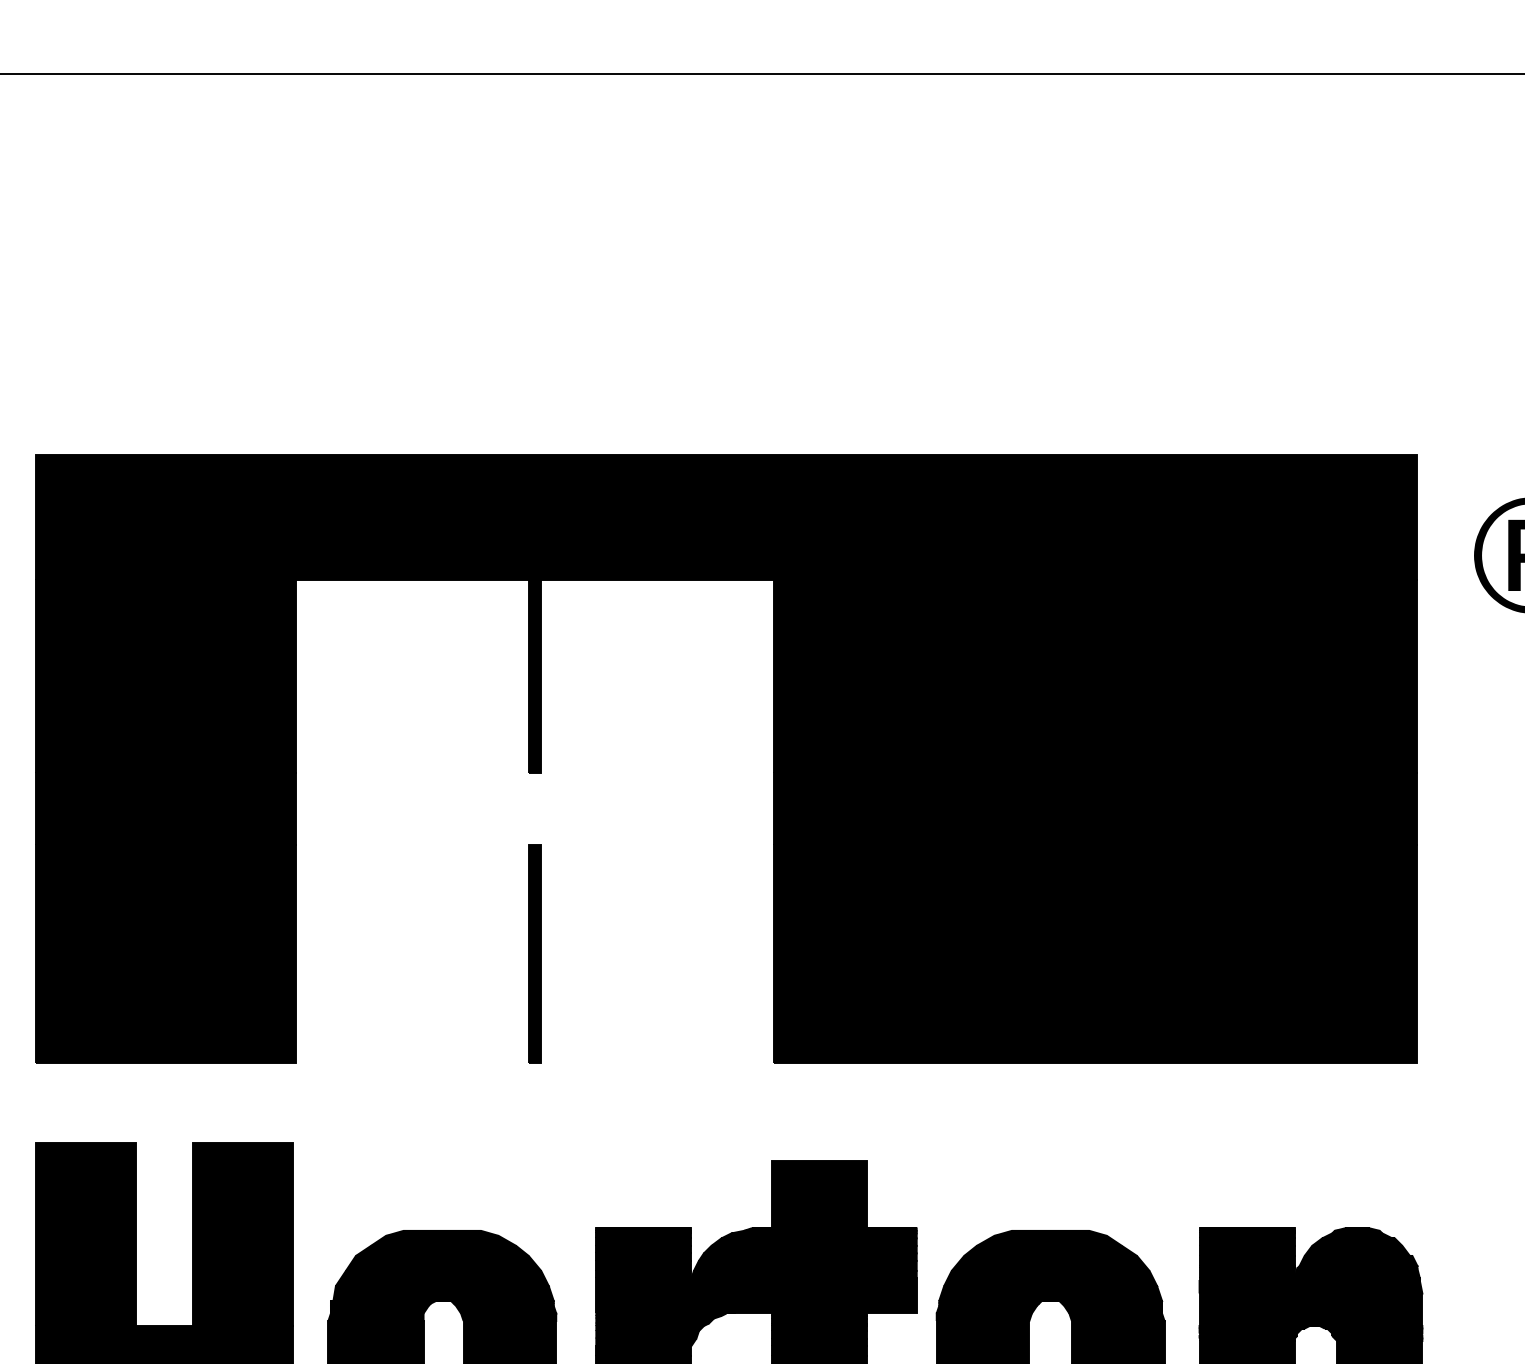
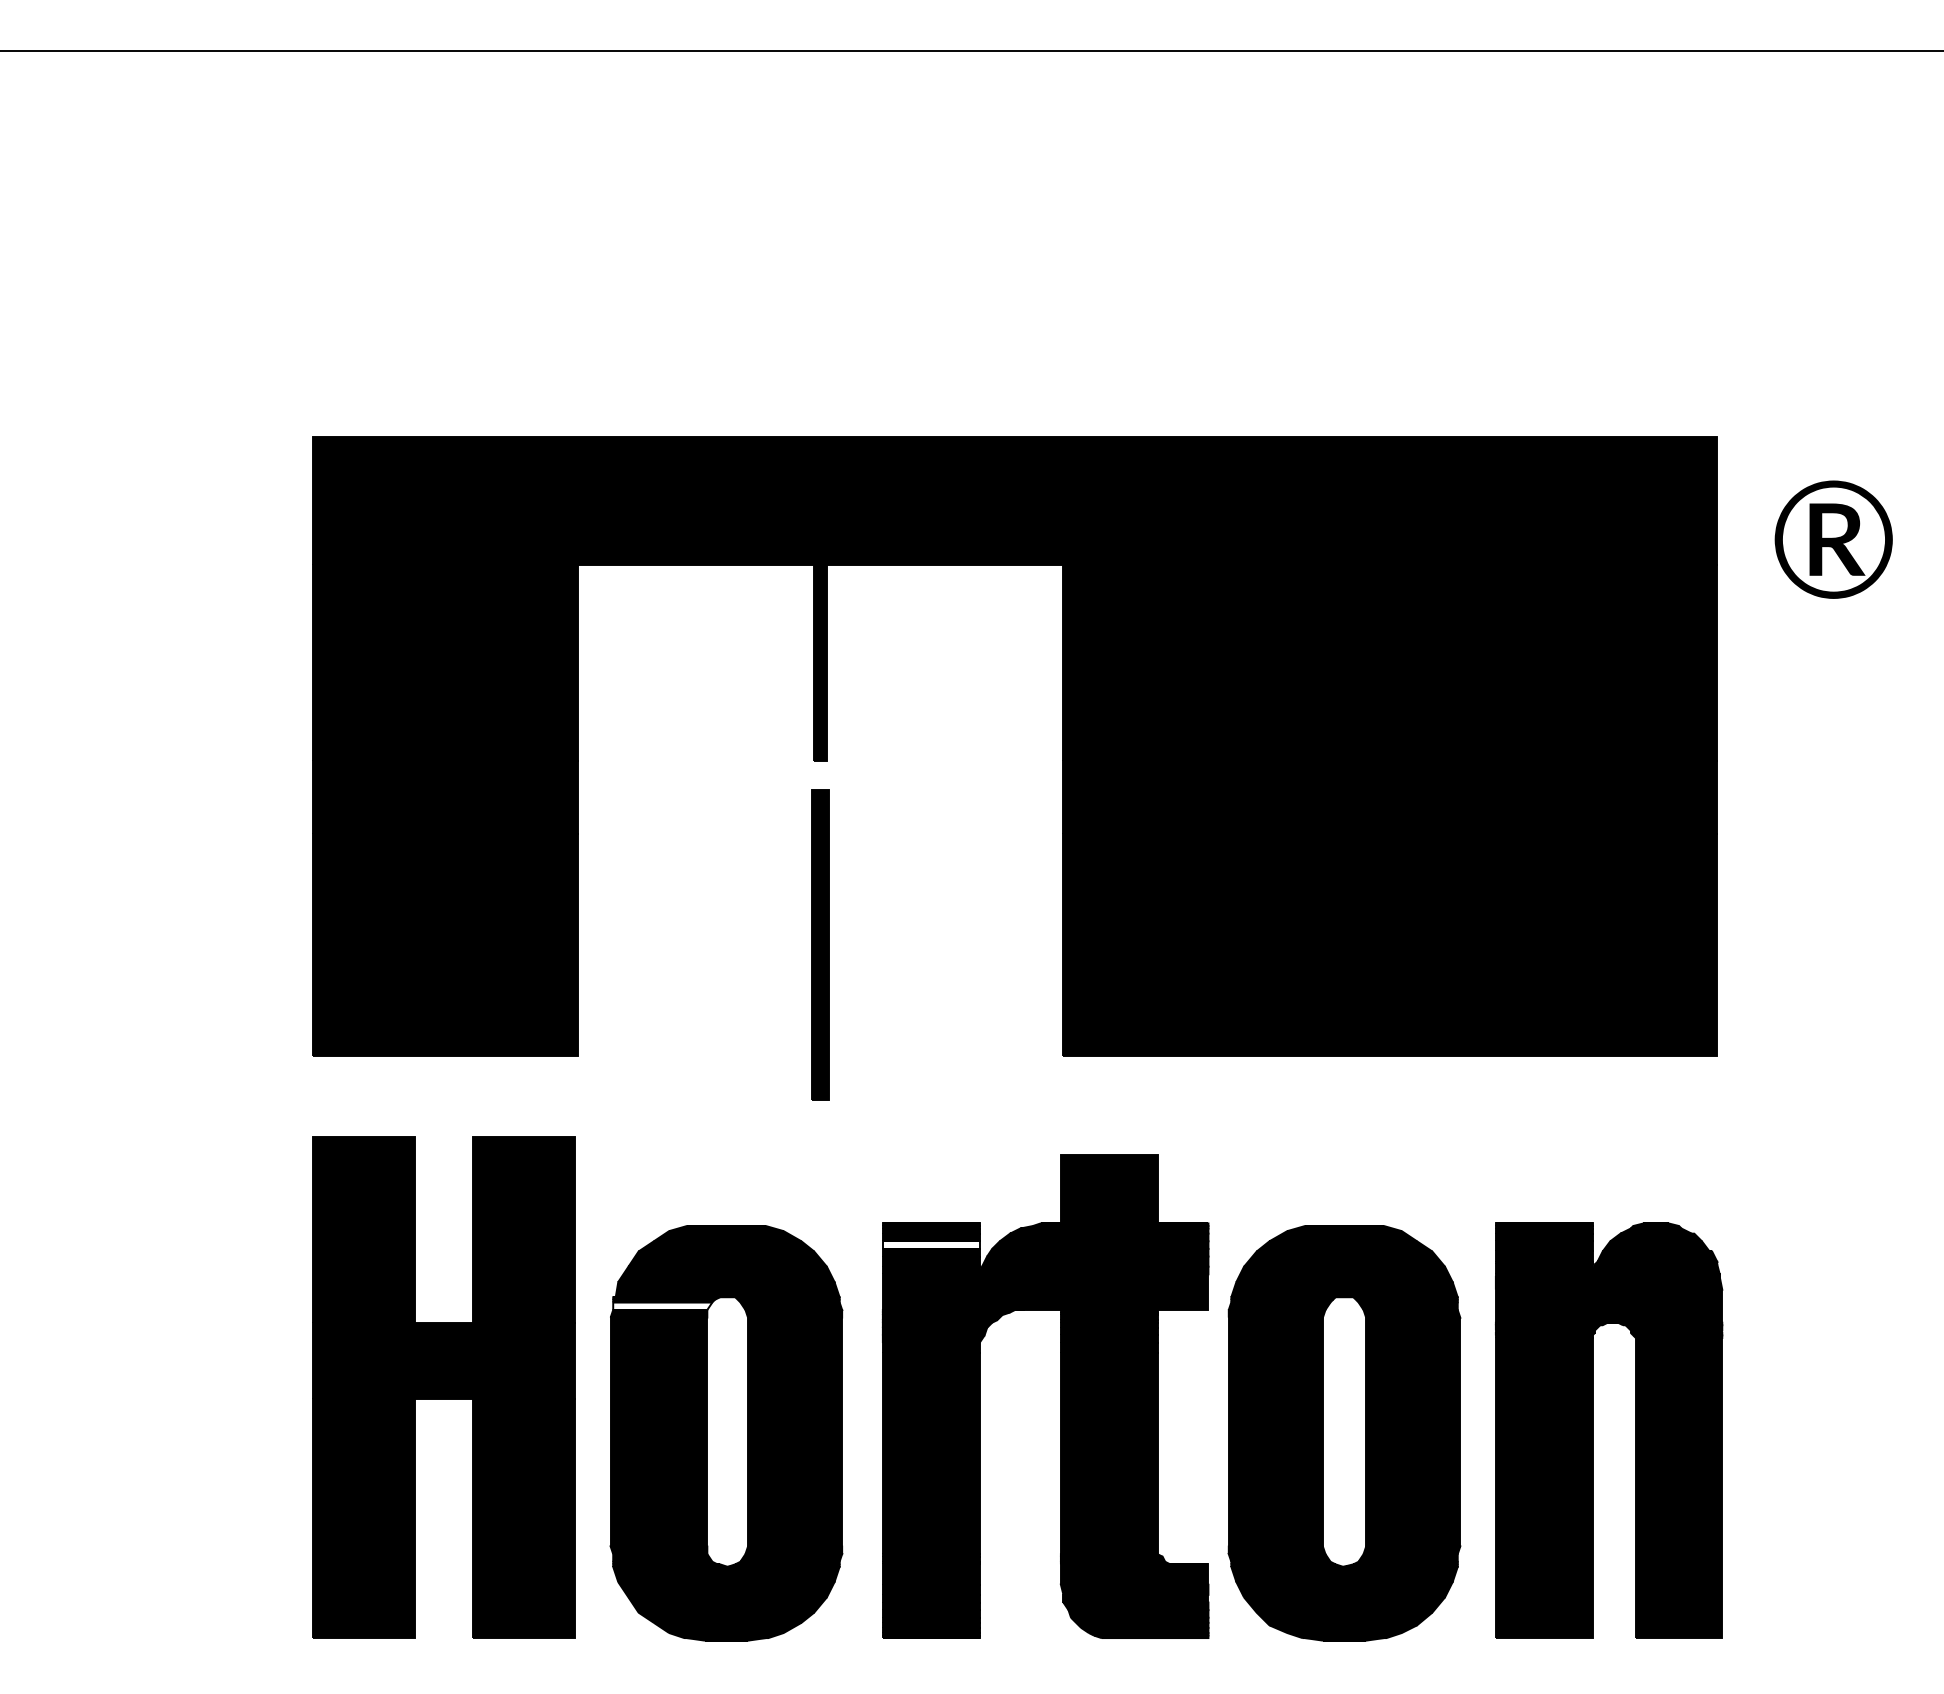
part: (534, 953) -> (820, 944), size x1.4
fill: (643, 1249) -> (930, 1244), removed
fill: (379, 1309) -> (662, 1305), removed

